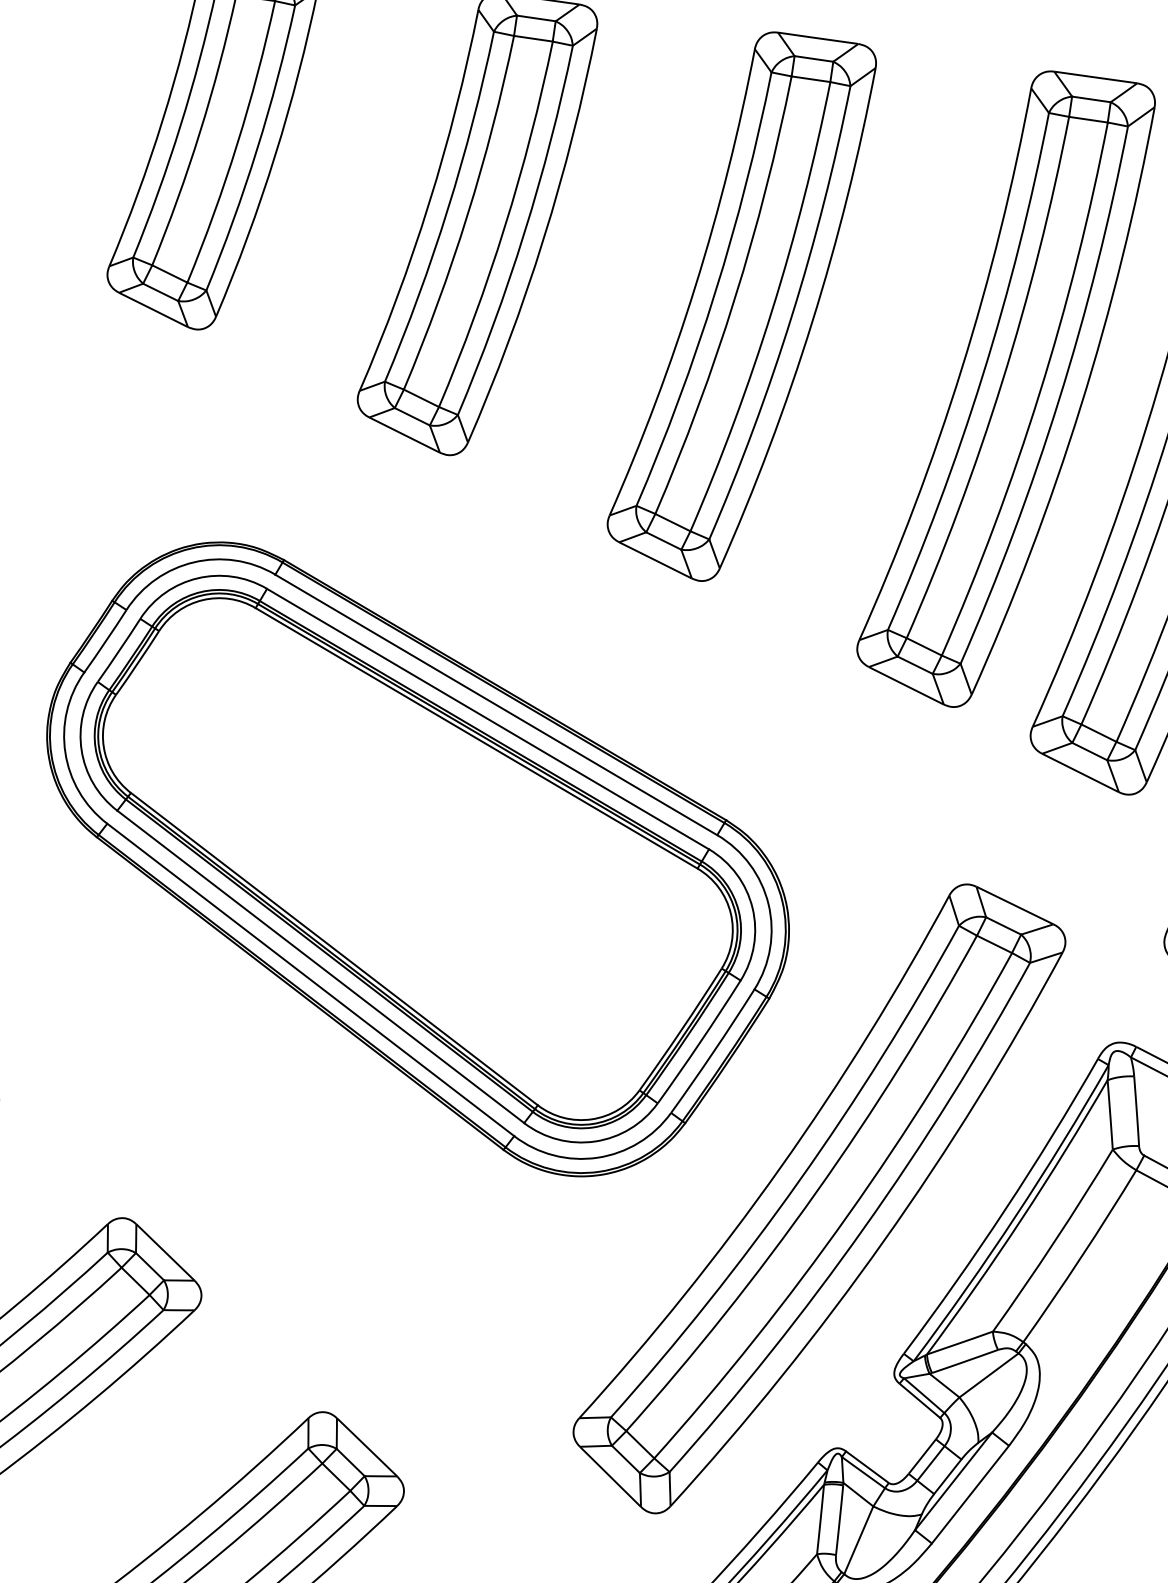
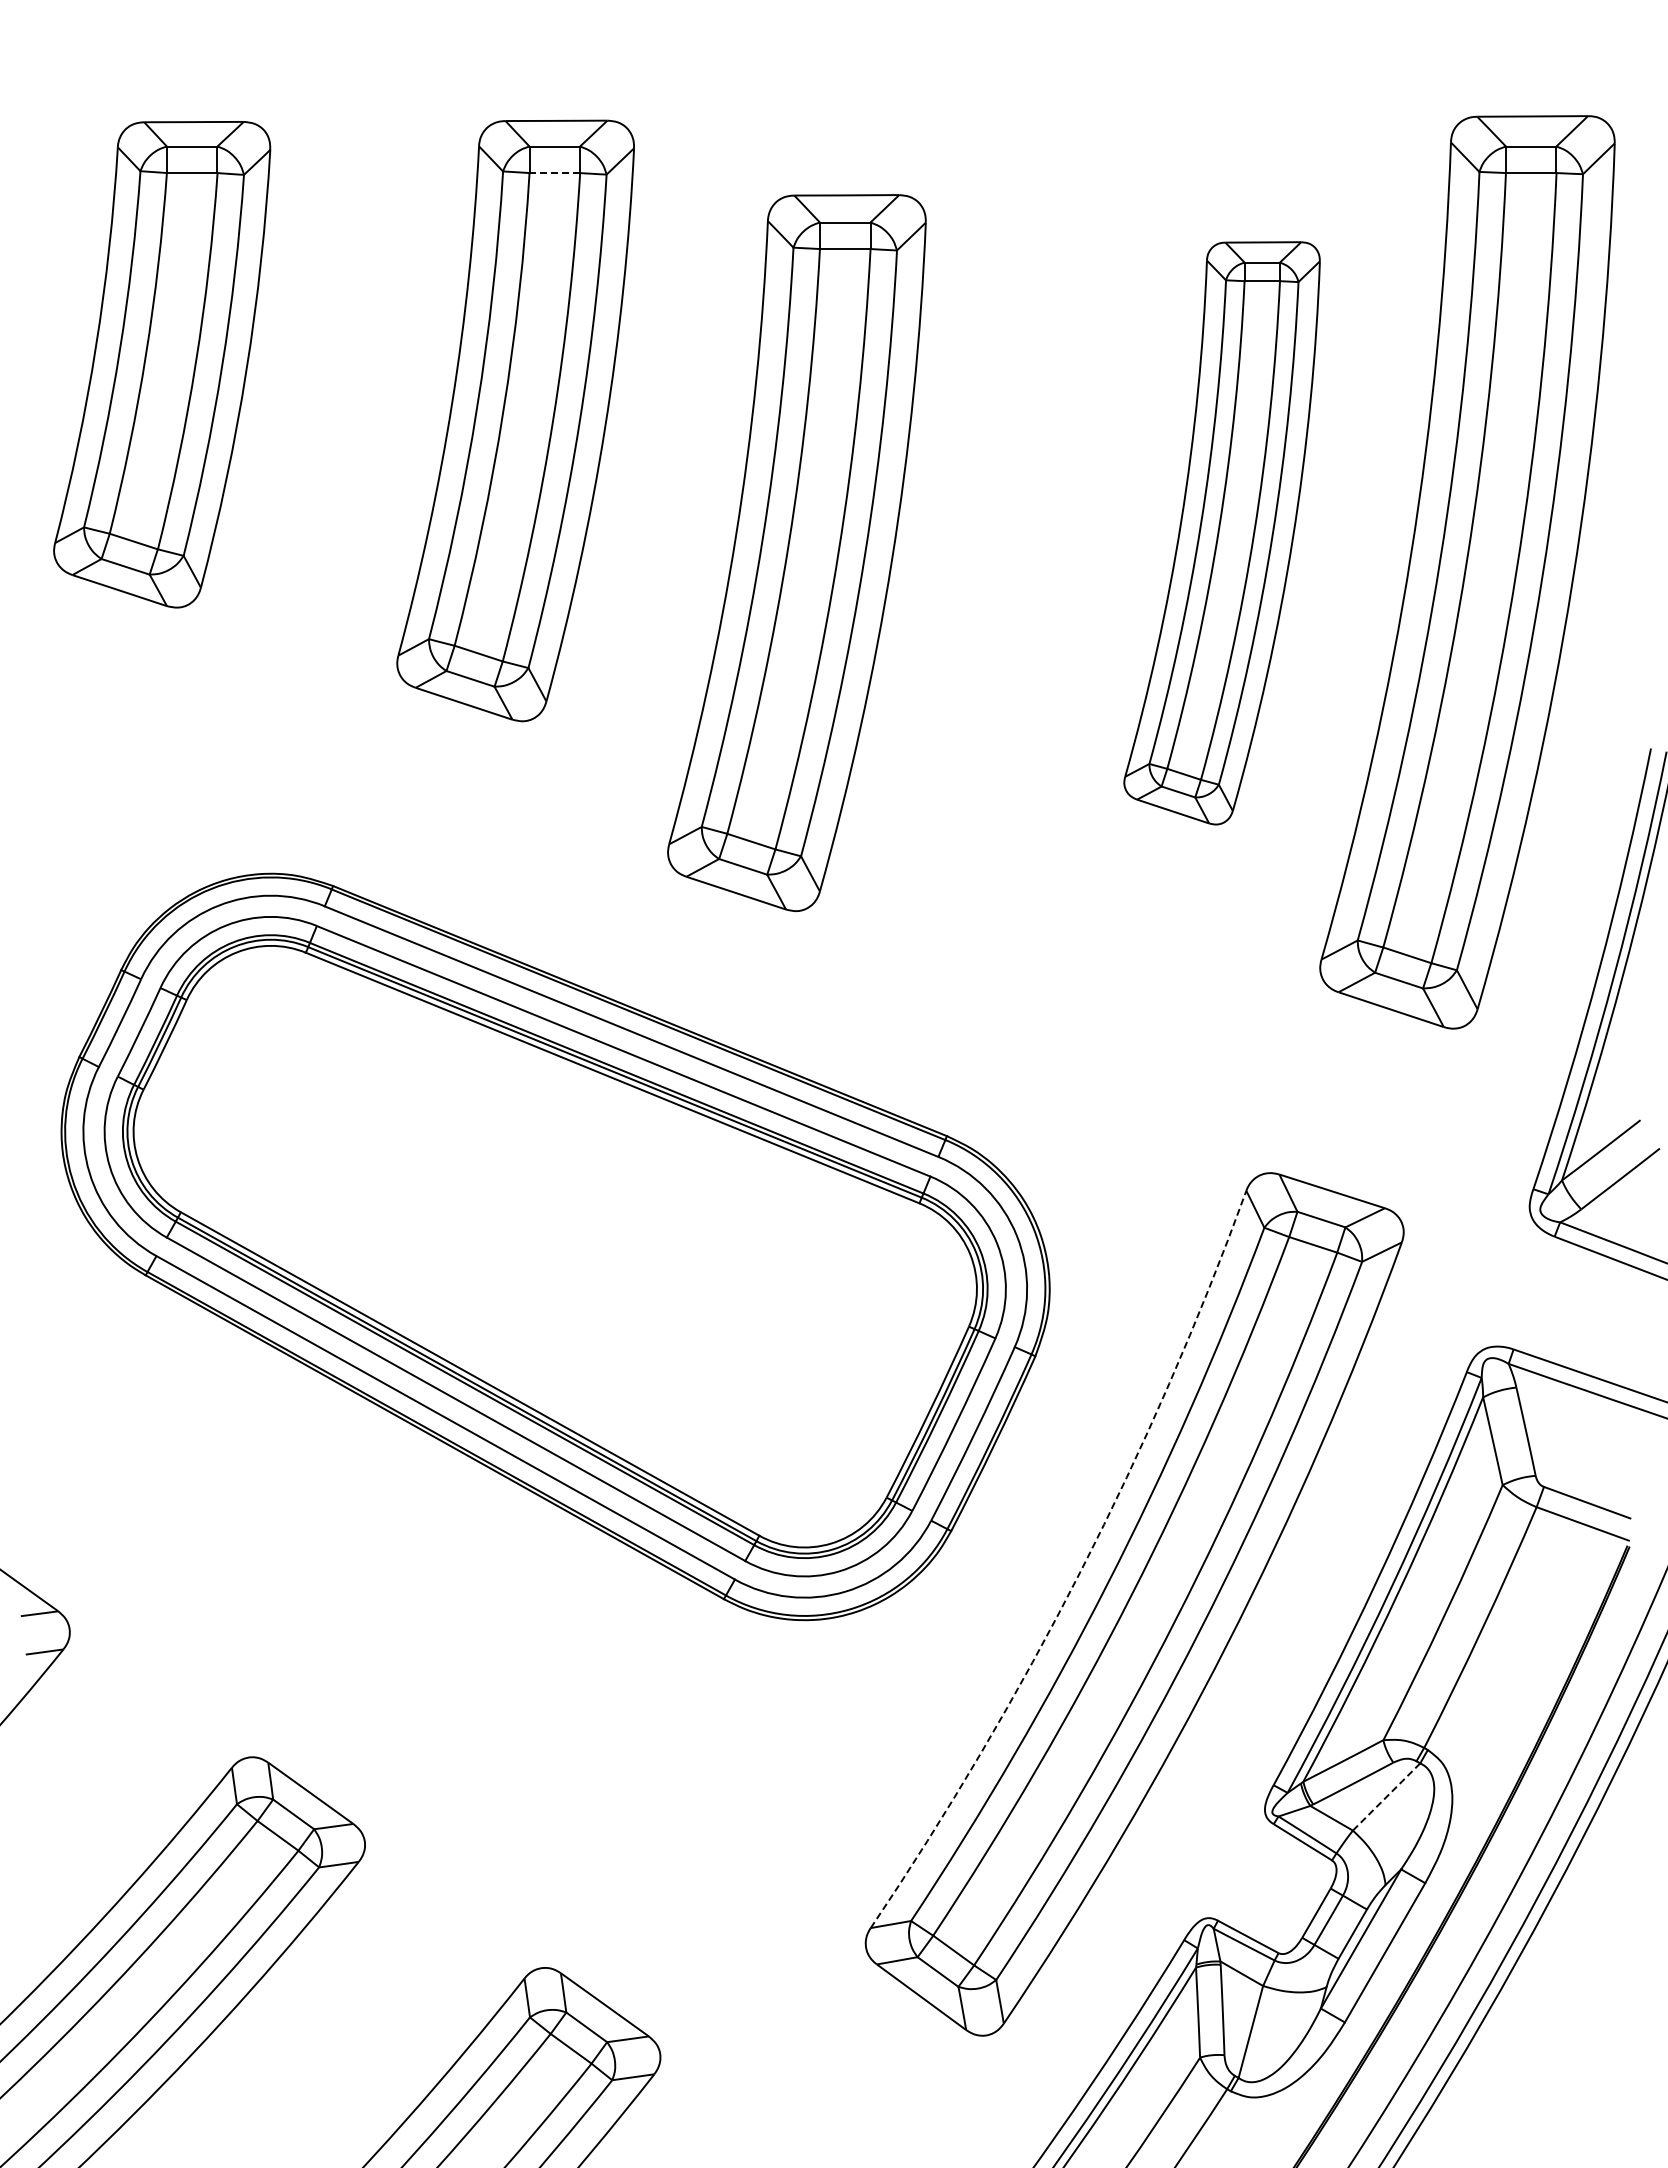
line: (533, 39) -> (554, 173), solid -> dashed
part: (739, 306) -> (796, 552), moved
part: (1003, 389) -> (1221, 533), size x0.7
arc: (779, 1167) -> (1080, 1570), solid -> dashed
line: (988, 1375) -> (1386, 1797), solid -> dashed

